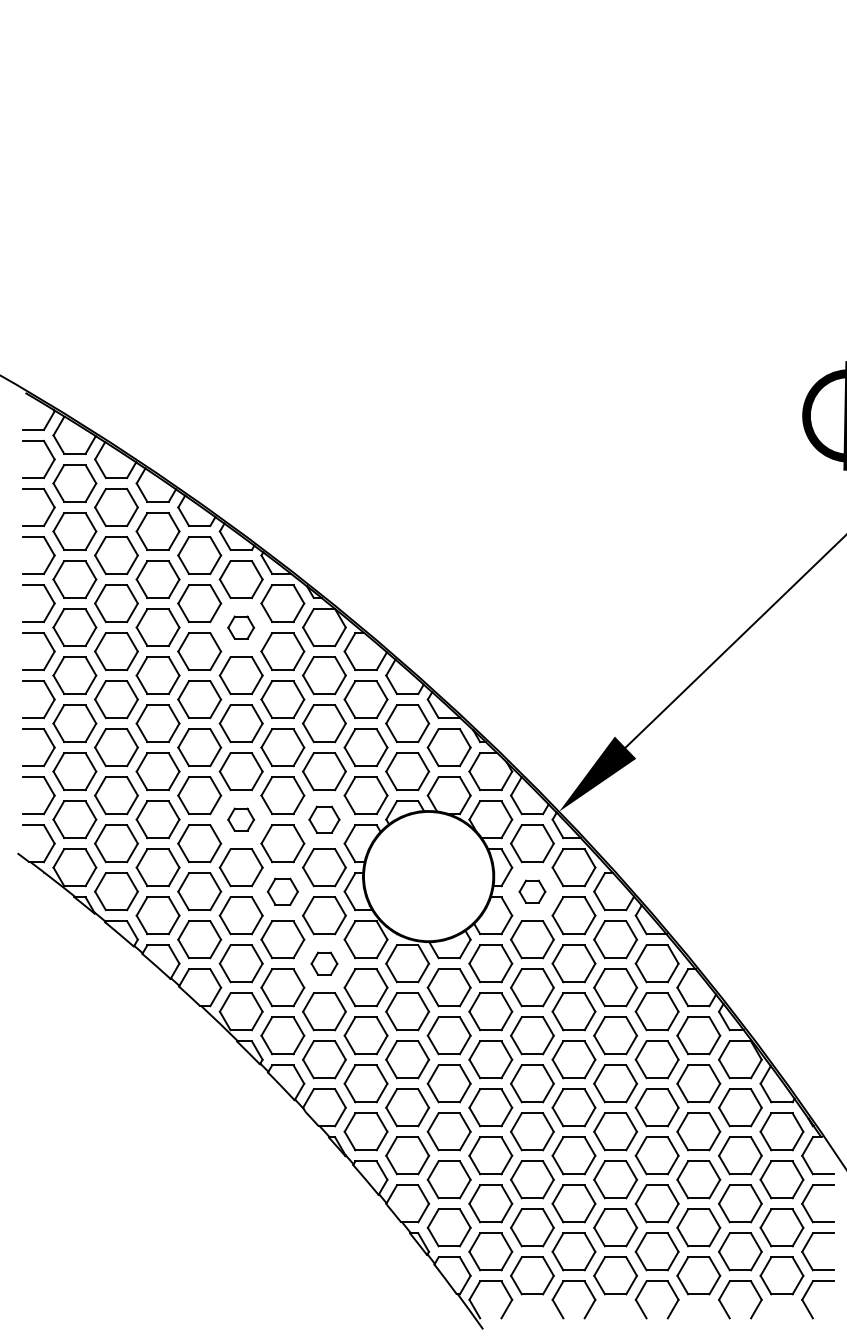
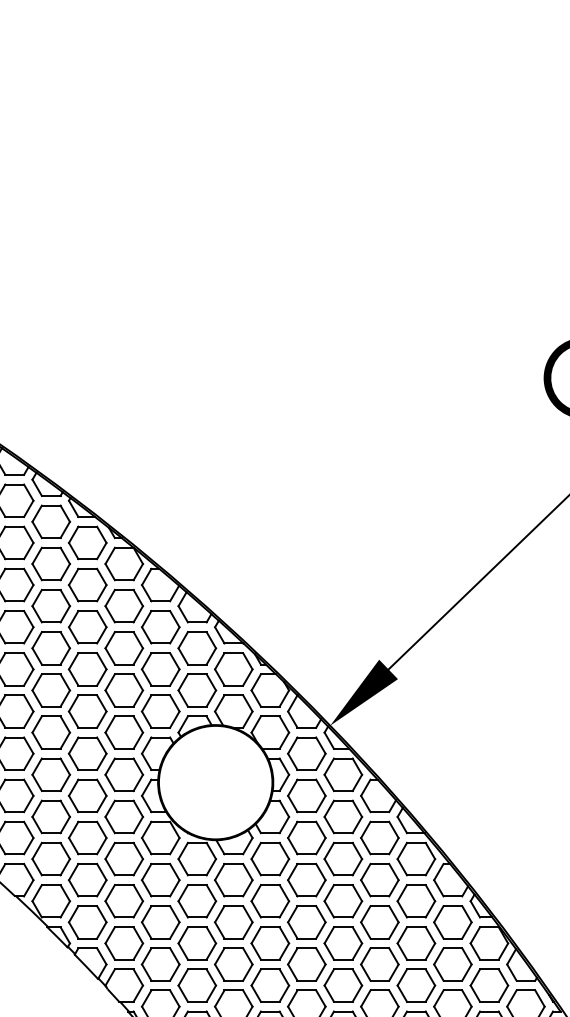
part: (240, 627) -> (50, 563), size x1.67
part: (240, 819) -> (50, 732), size x1.67
part: (324, 819) -> (124, 732), size x1.43
part: (282, 891) -> (87, 795), size x1.43
part: (532, 891) -> (306, 795), size x1.67
part: (324, 963) -> (124, 858), size x1.67

